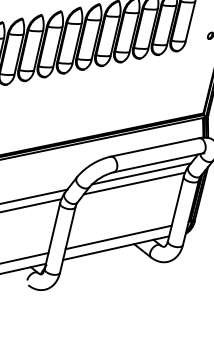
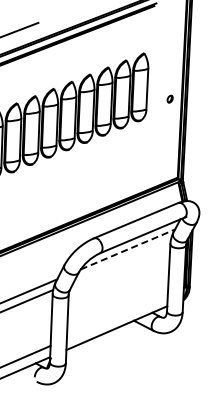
line: (142, 173) -> (128, 249), solid -> dashed
line: (134, 183) -> (122, 260), removed
line: (117, 236) -> (116, 316), removed

